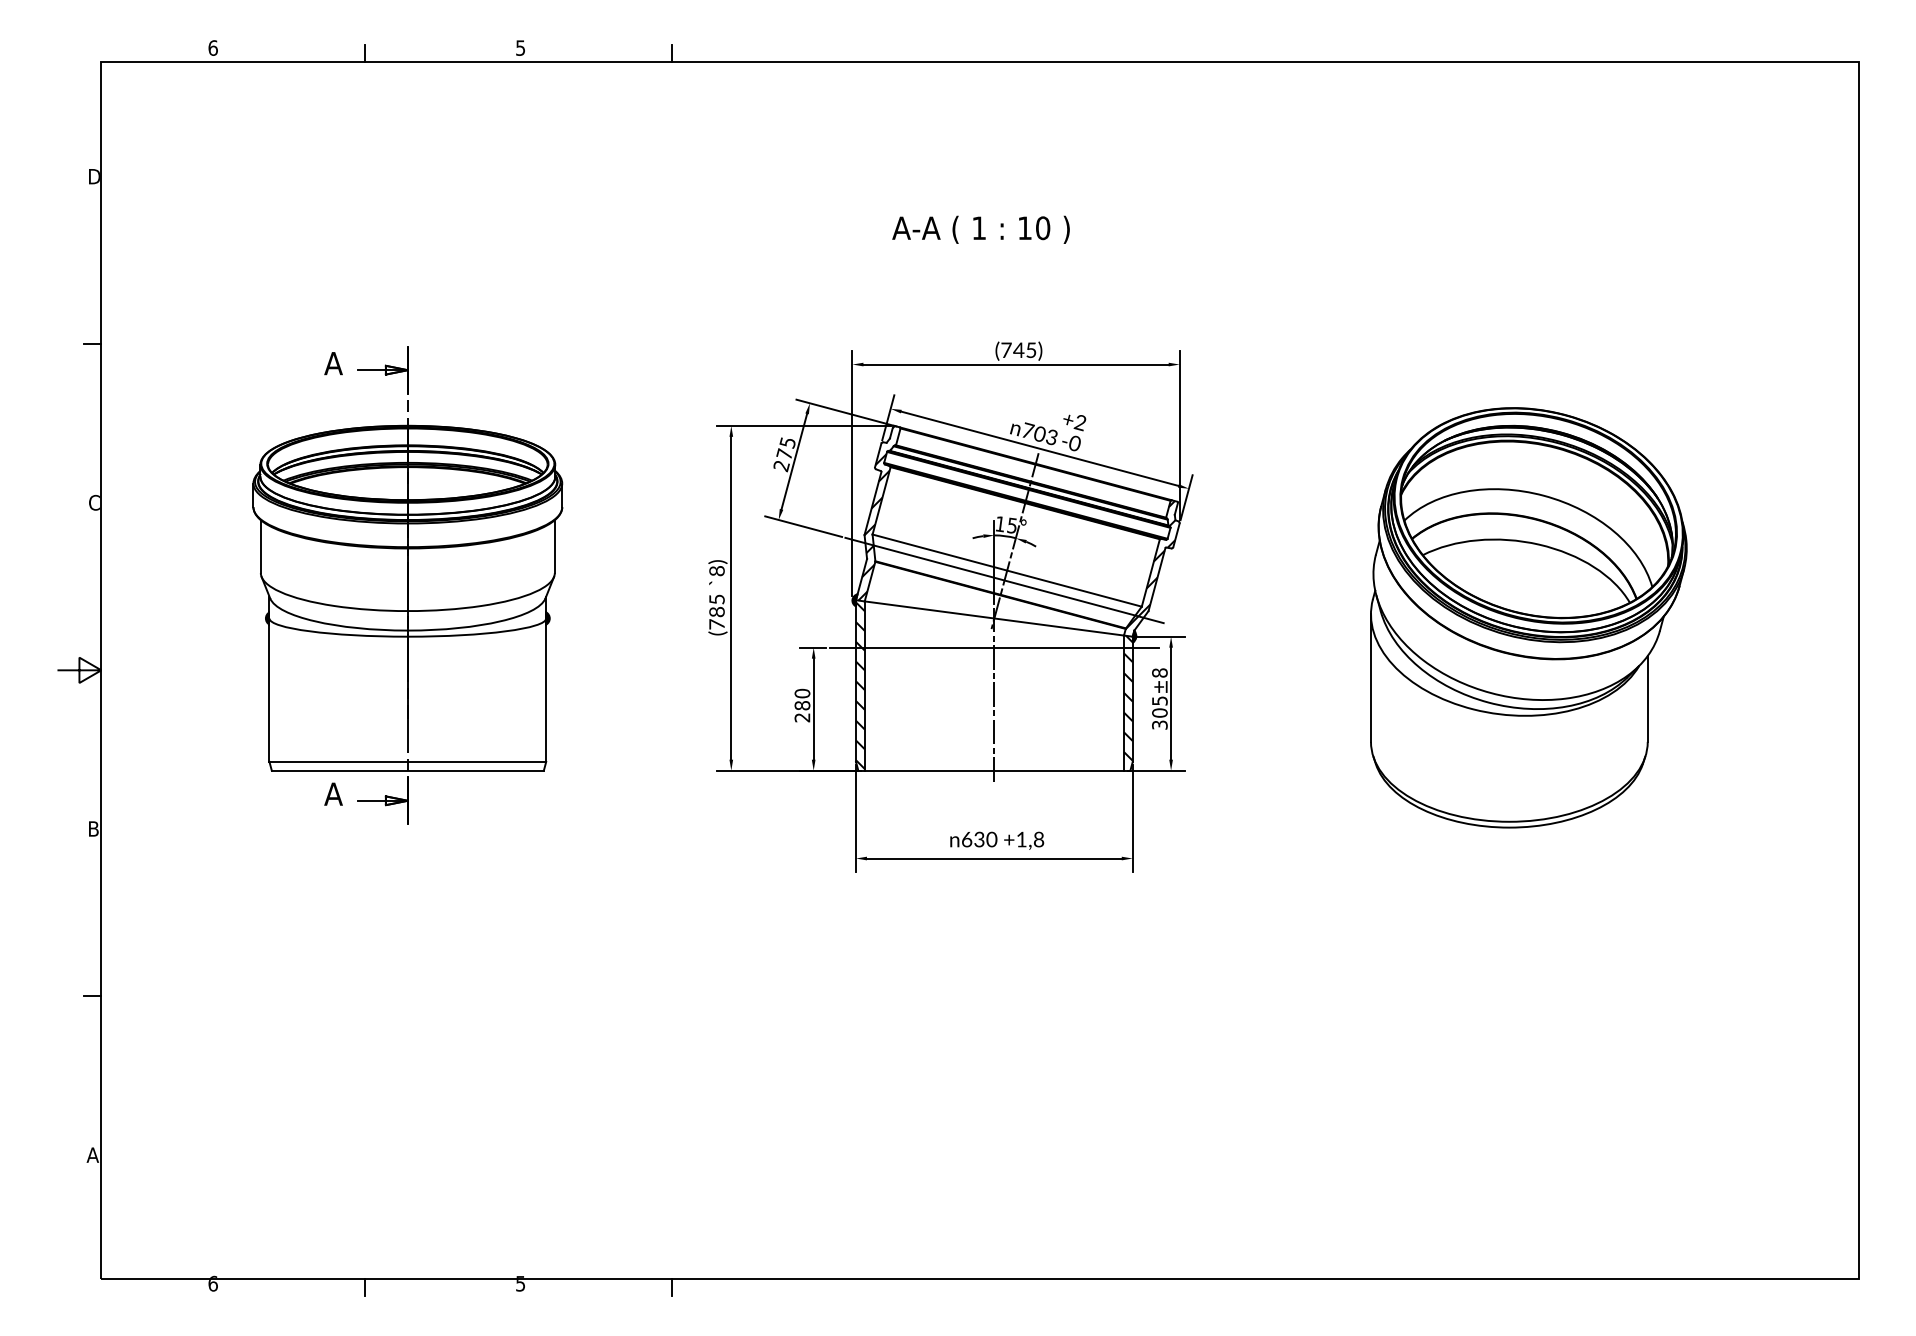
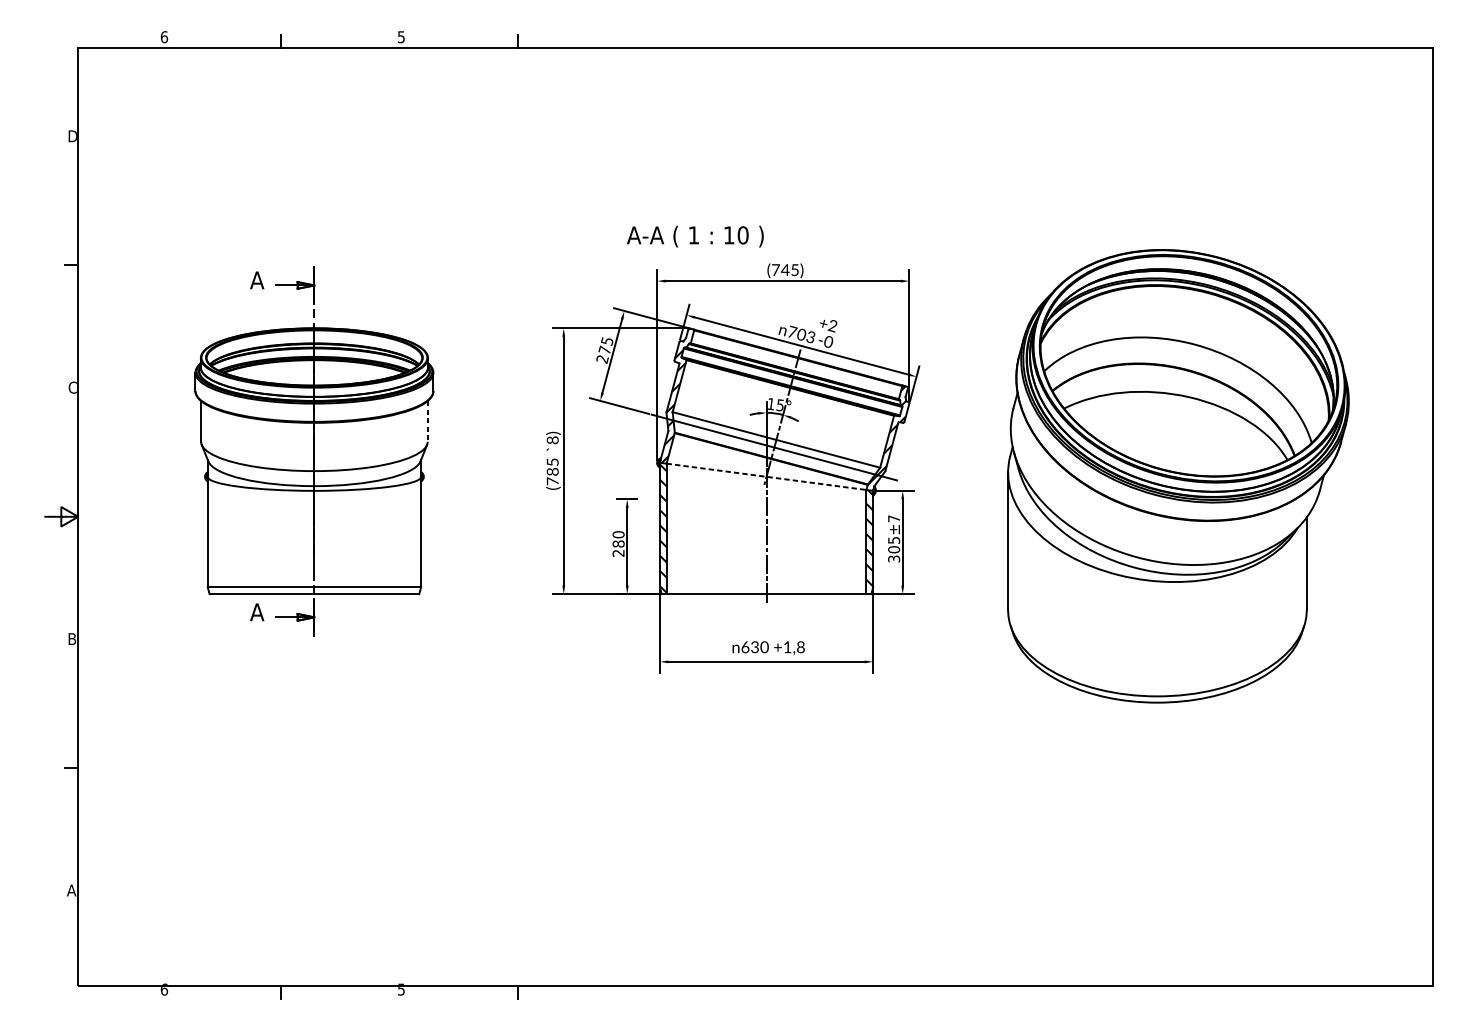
text: (980, 229) -> (694, 236), moved
line: (554, 547) -> (427, 422), solid -> dashed
part: (1528, 617) -> (1178, 476), size x1.4
line: (994, 618) -> (766, 476), solid -> dashed
line: (994, 647) -> (766, 499), removed
text: (1159, 672) -> (893, 518), 305±8 -> 305±7

